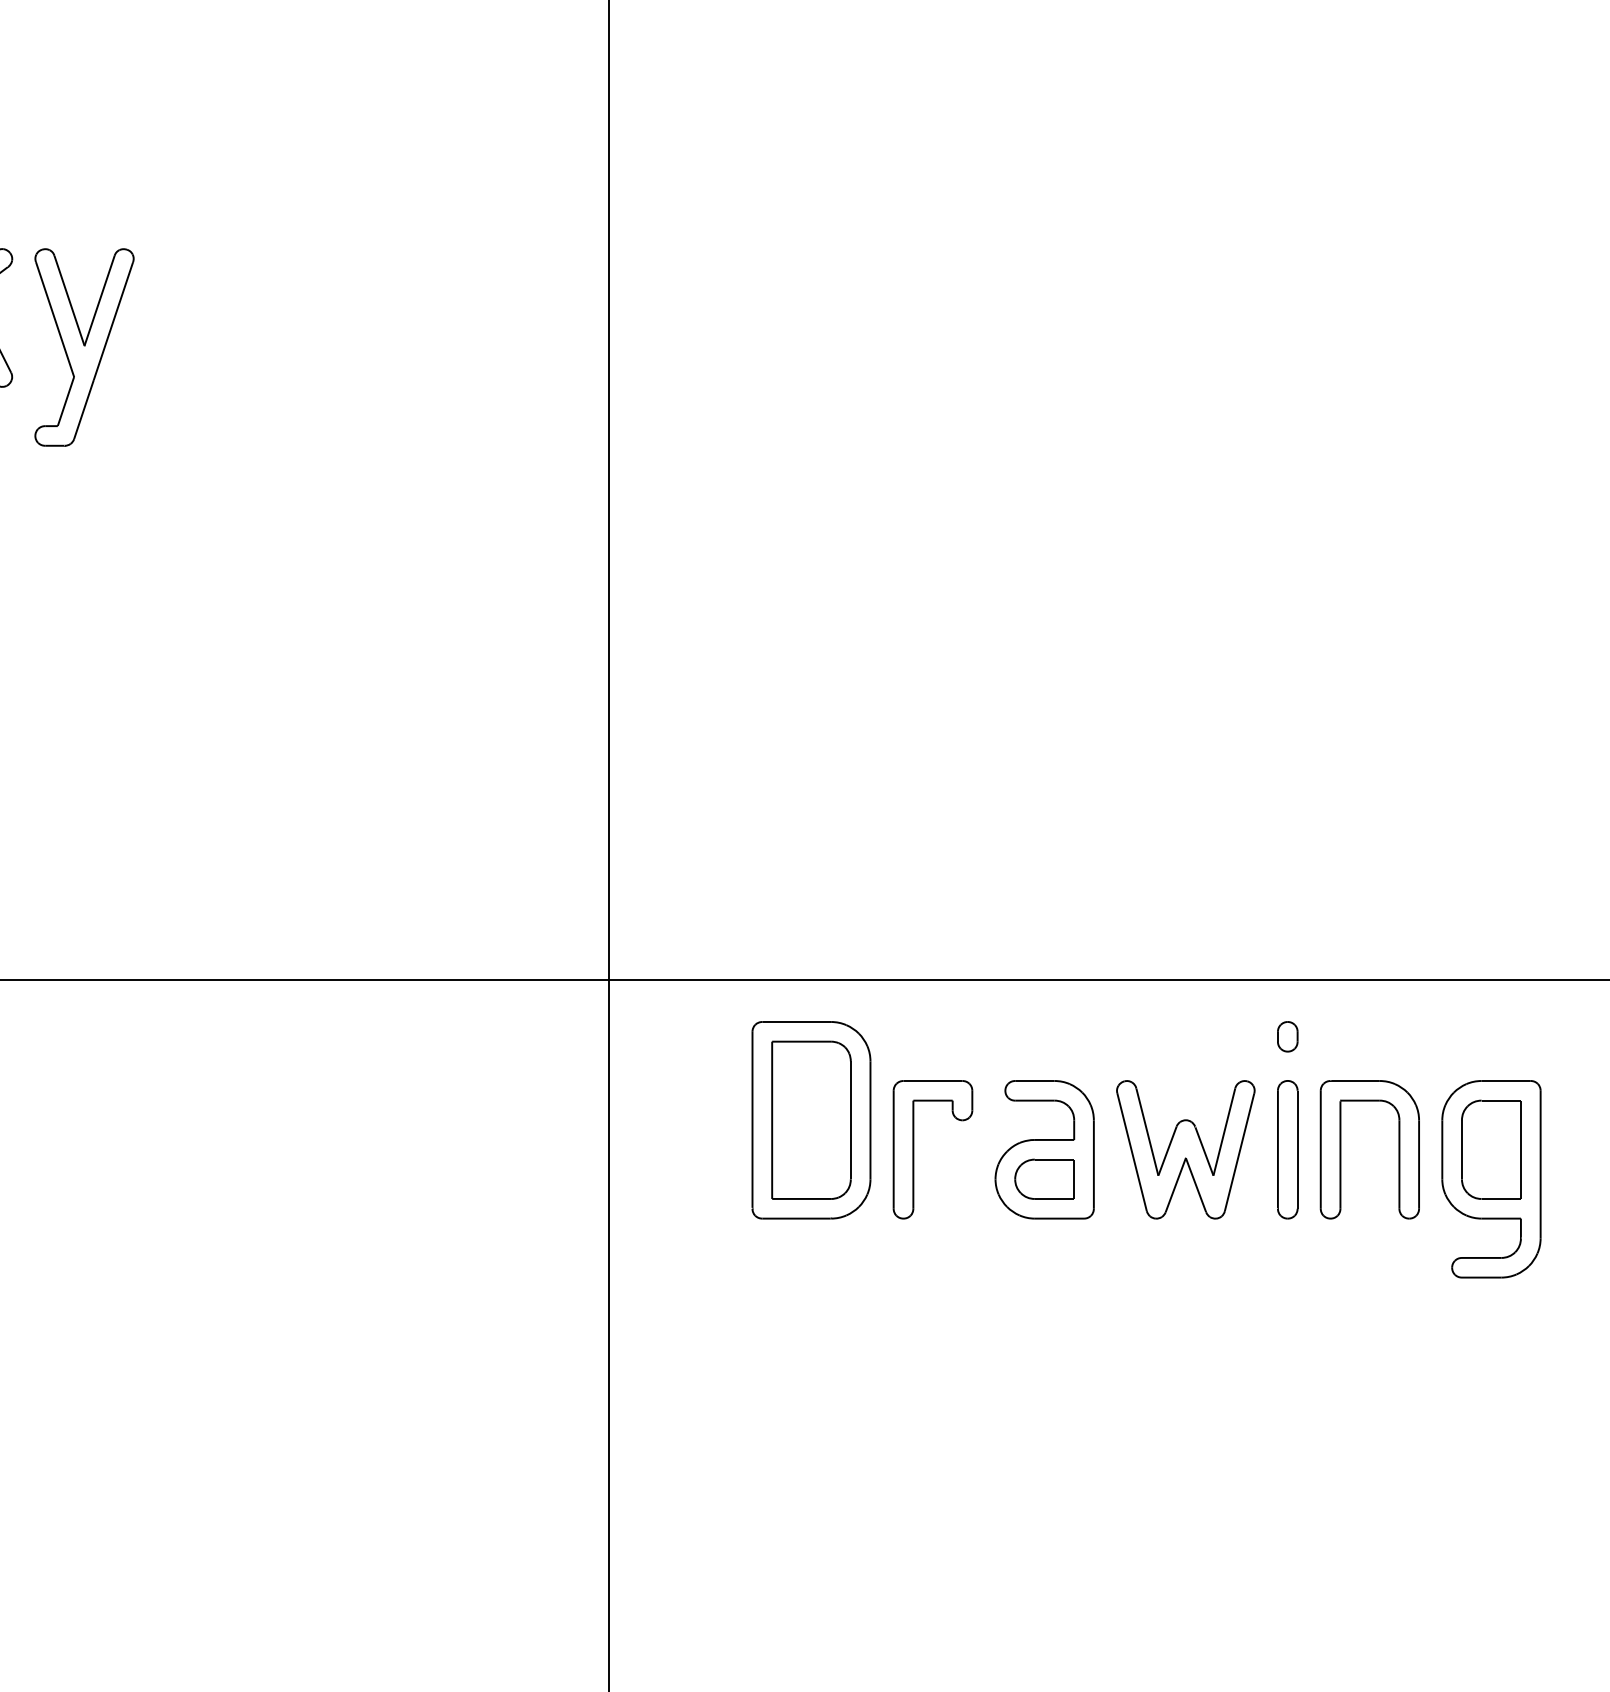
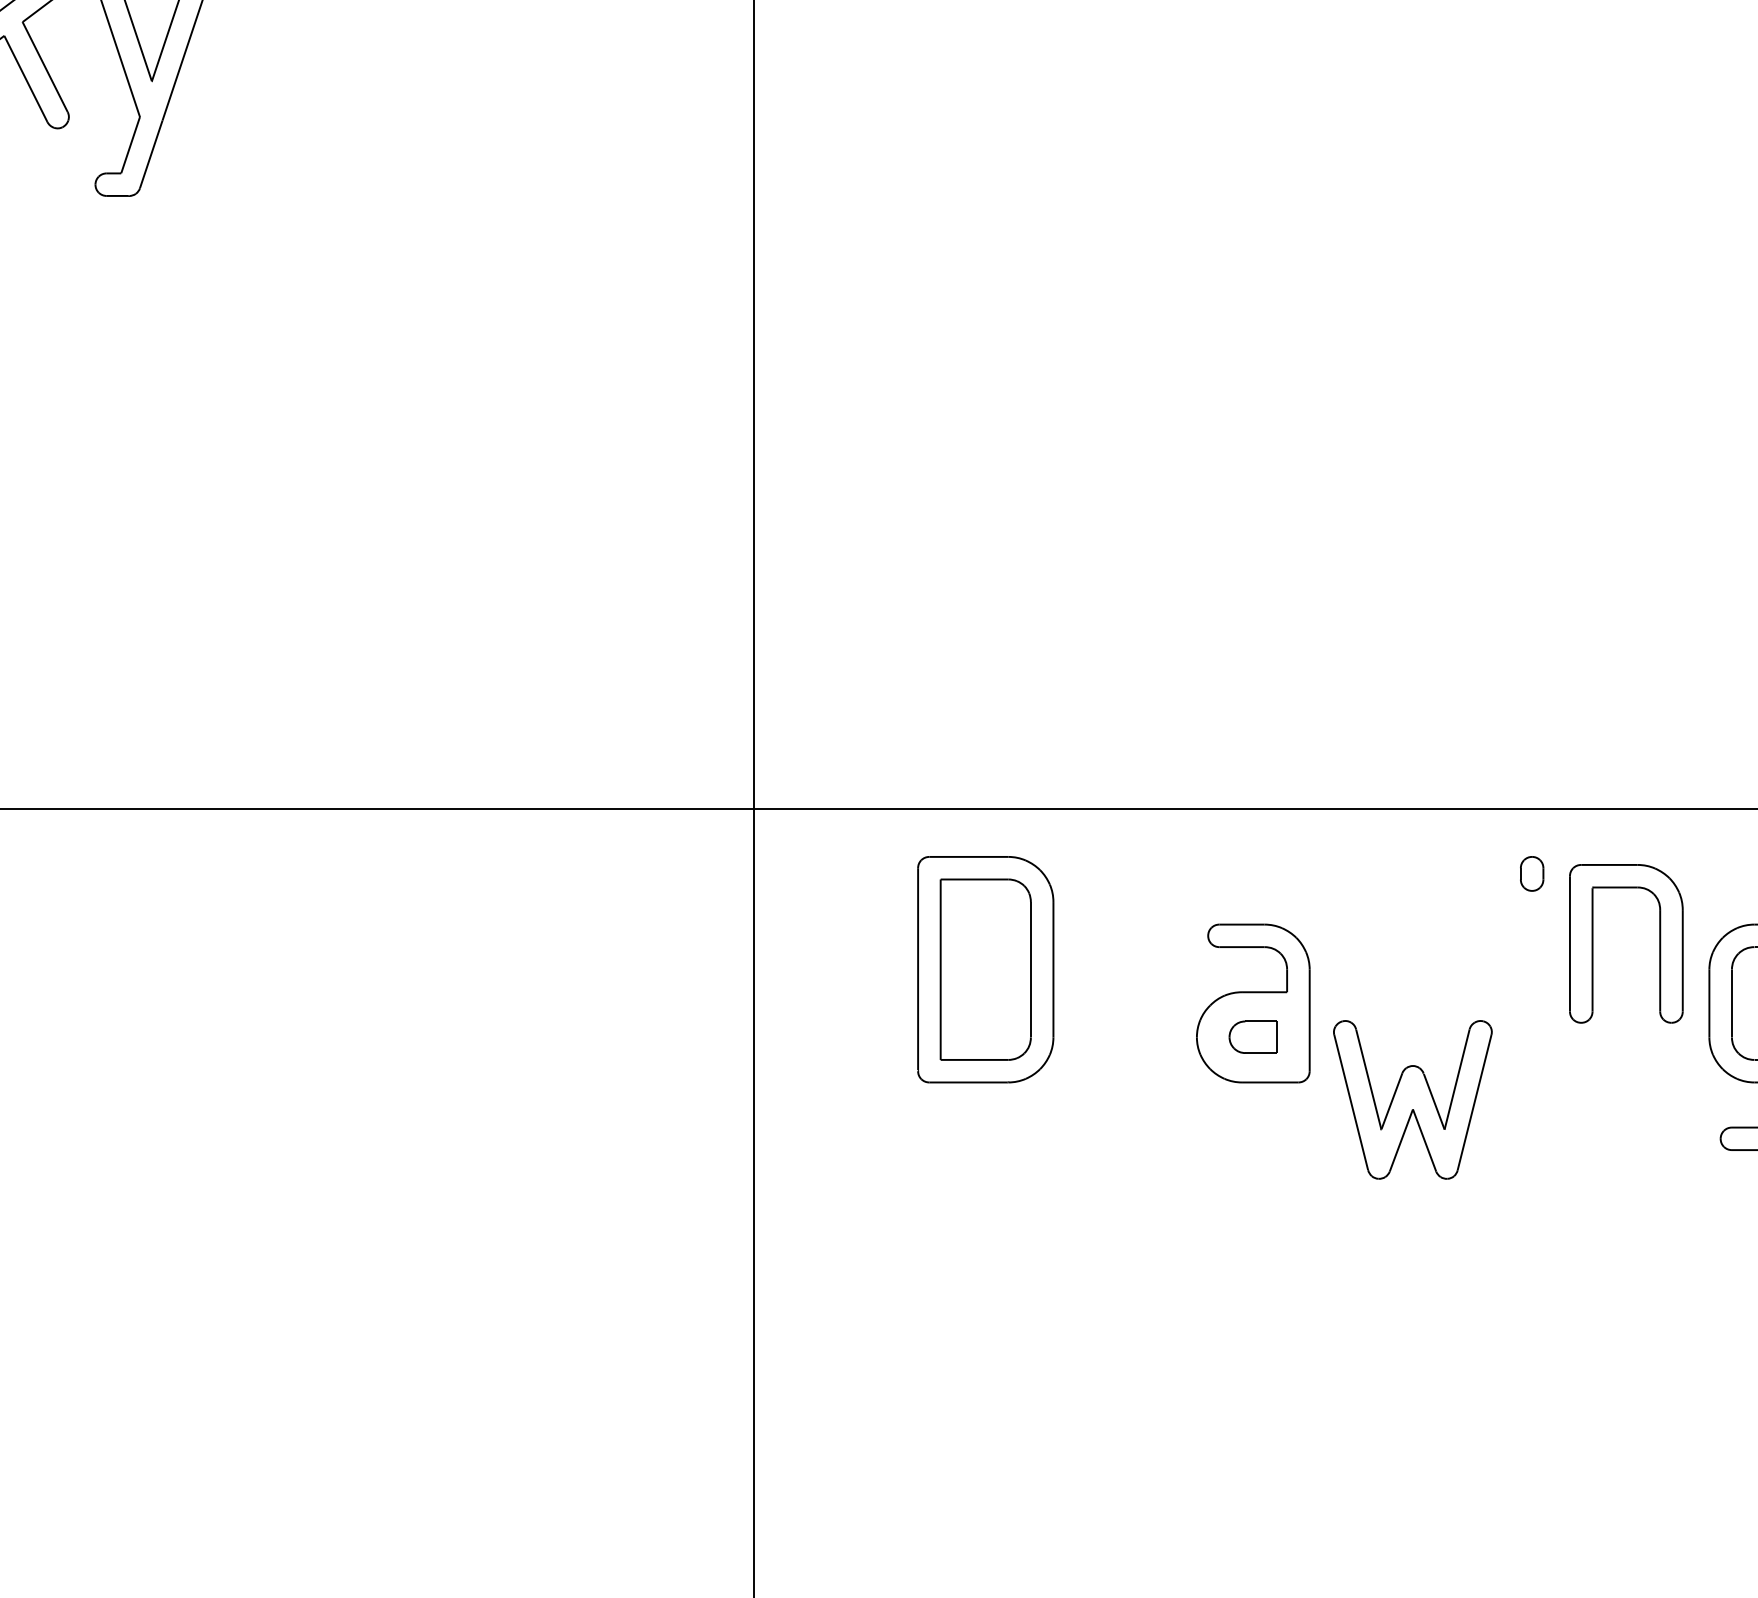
part: (914, 1149) -> (1103, 1003), removed
part: (1185, 1149) -> (1412, 1099), moved
part: (1287, 1149) -> (1531, 1003), removed
part: (1341, 1149) -> (1593, 943), moved
part: (1044, 1178) -> (1253, 1036), size x0.7

